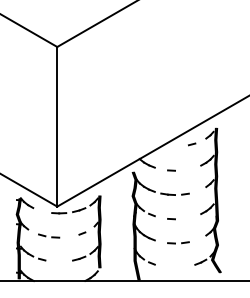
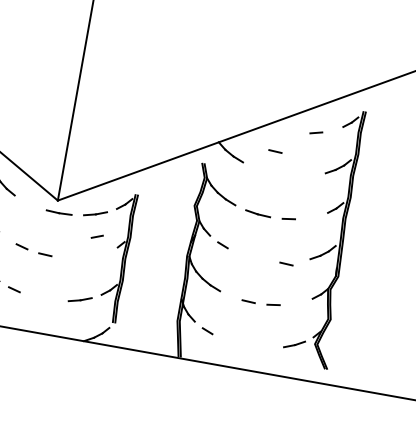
line: (171, 170) -> (275, 151), moved
line: (171, 219) -> (286, 264), moved
line: (82, 233) -> (97, 236), moved

